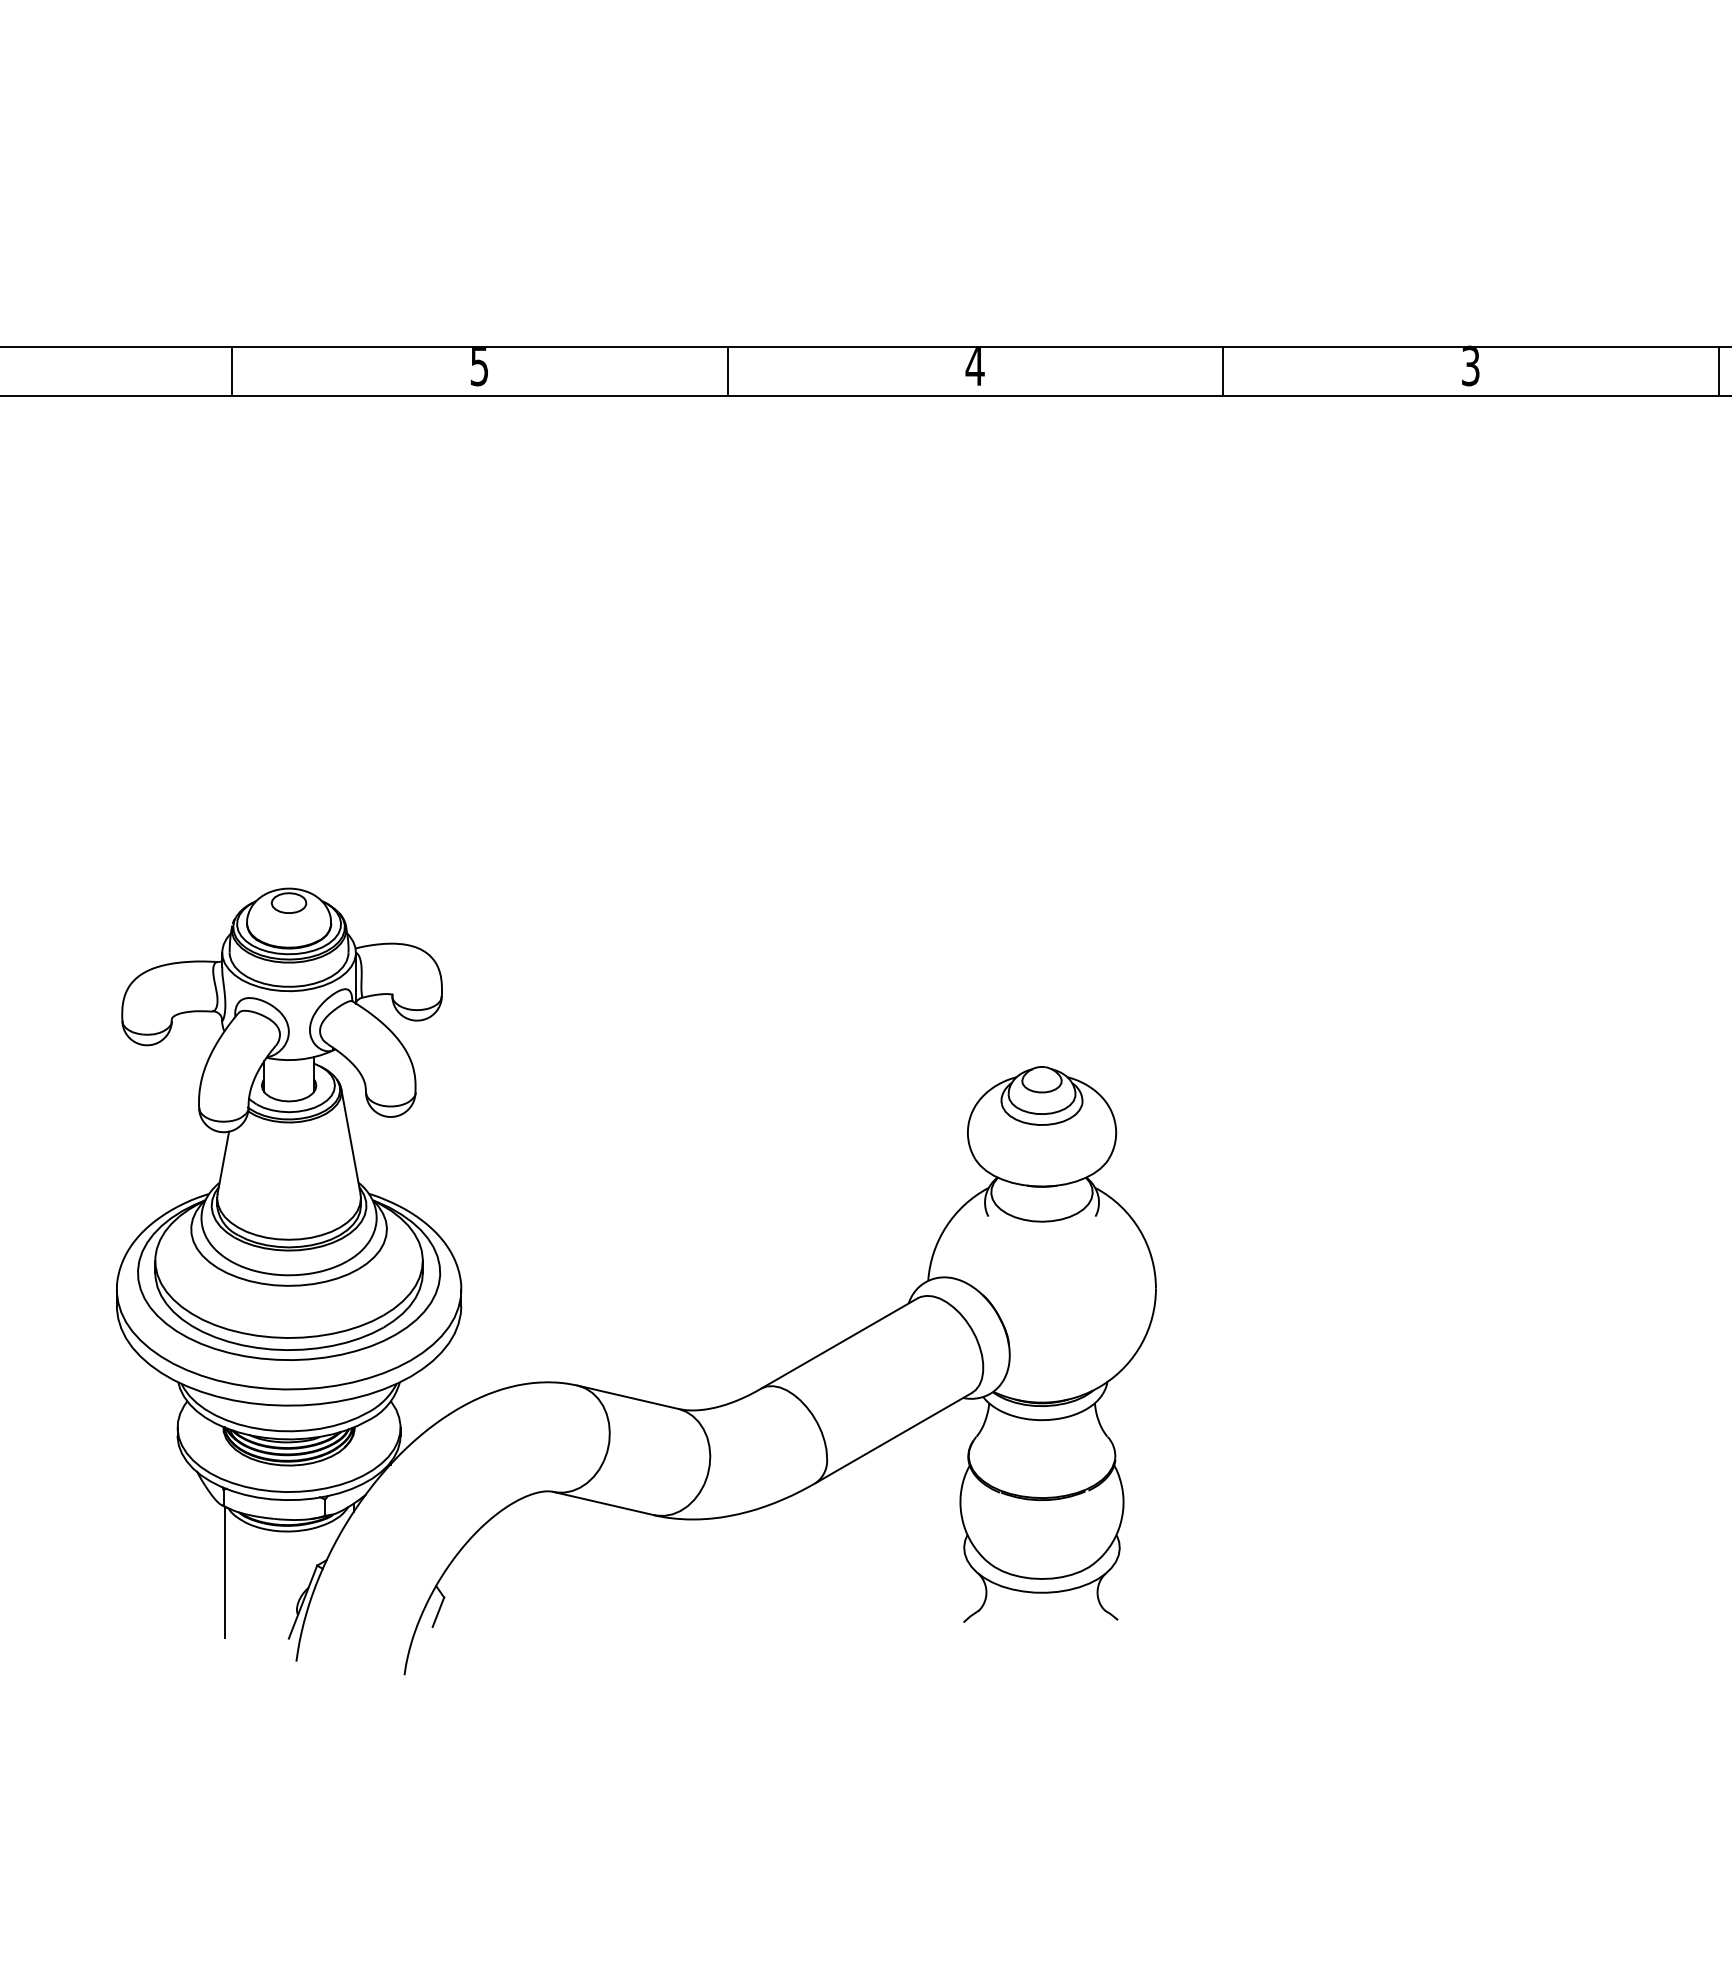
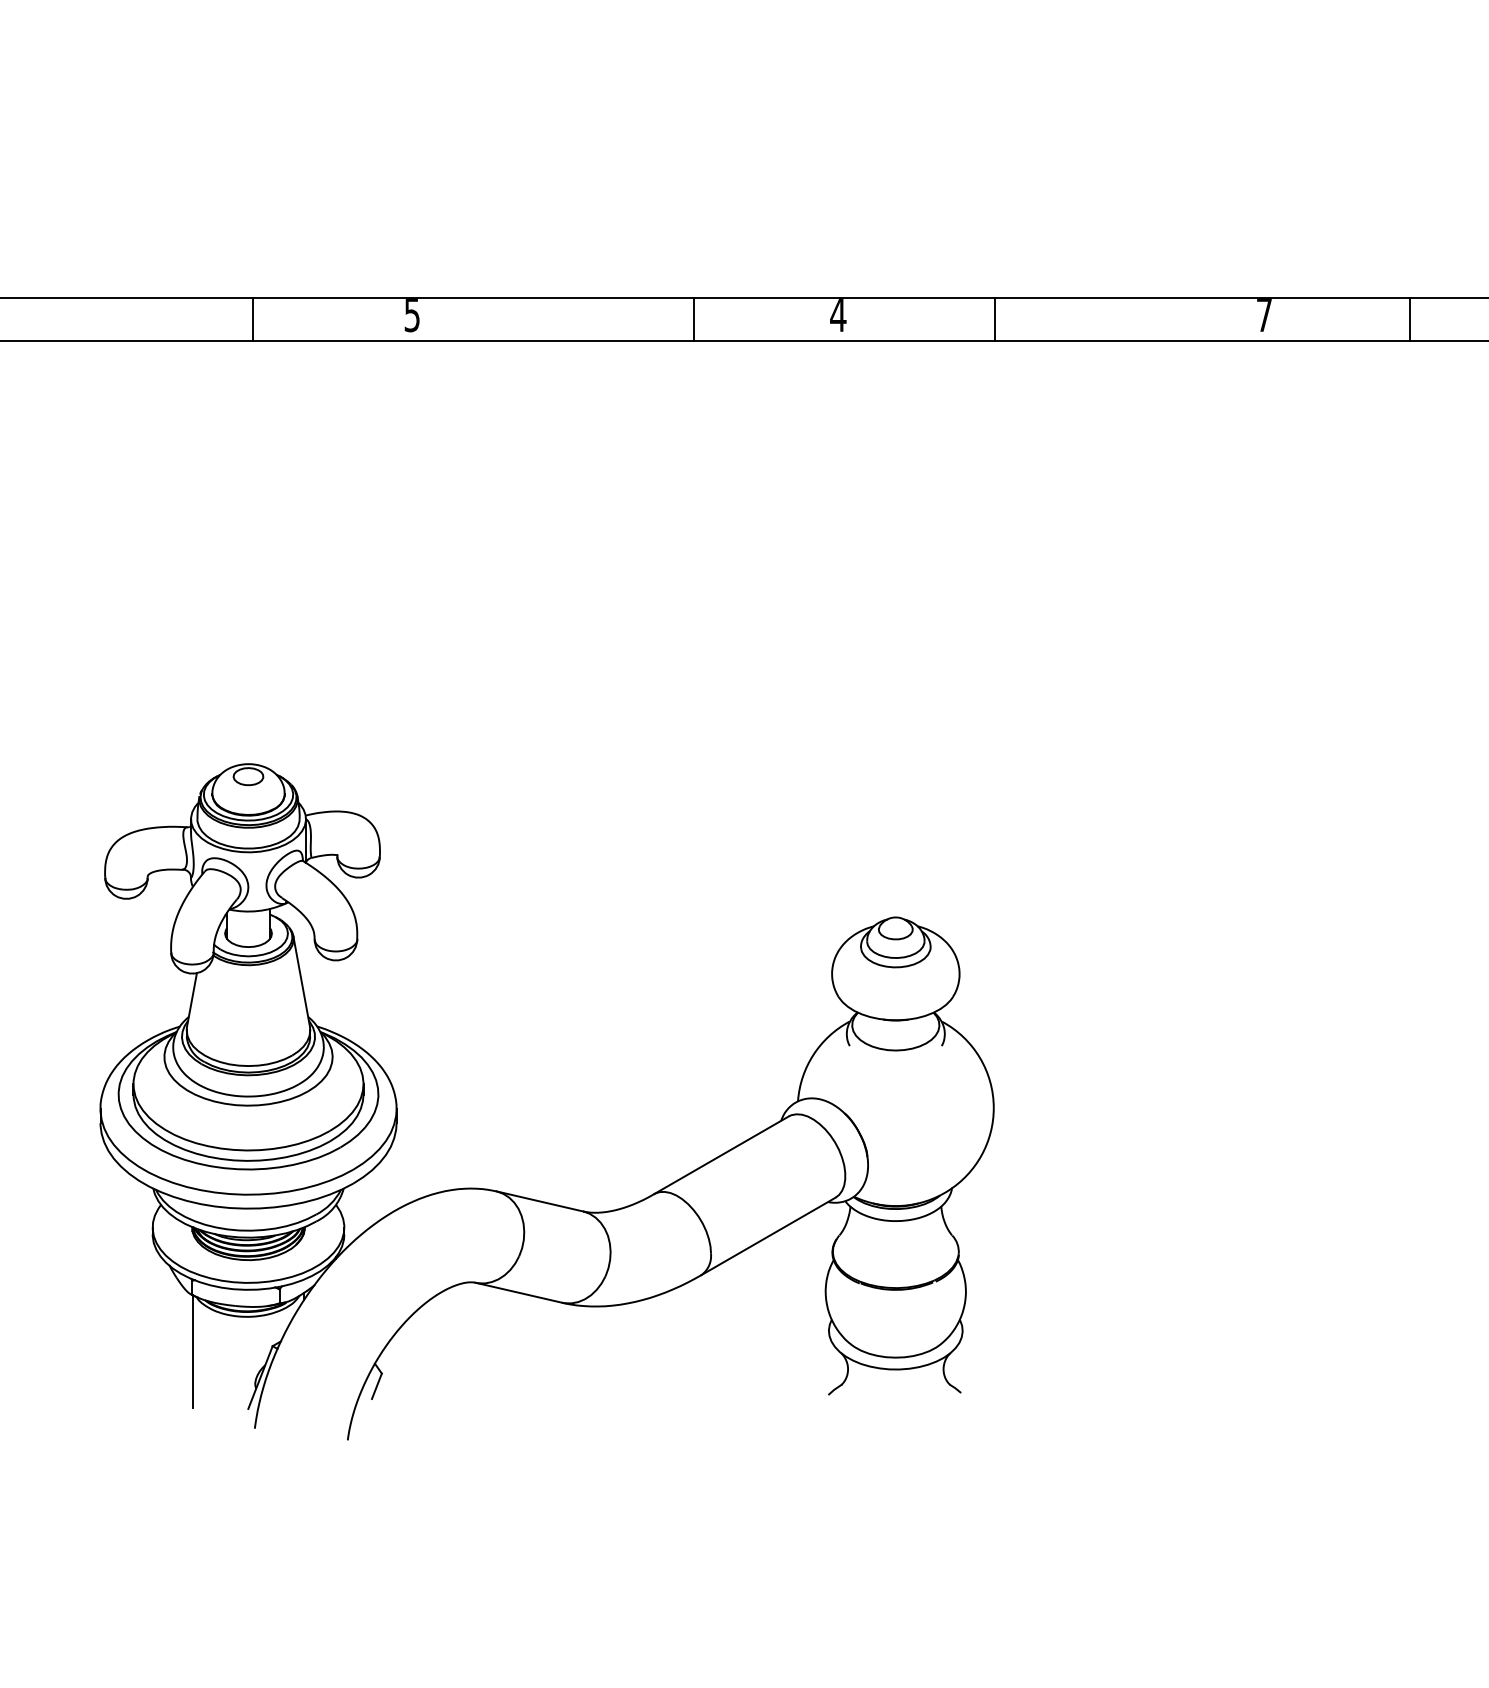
text: (1470, 365) -> (1264, 314), 3 -> 7
line: (232, 371) -> (253, 319), moved
line: (727, 371) -> (693, 319), moved
line: (1223, 371) -> (995, 319), moved
line: (1719, 371) -> (1410, 319), moved

